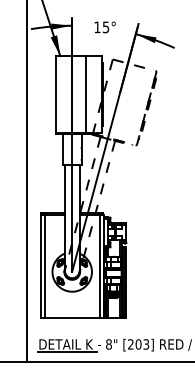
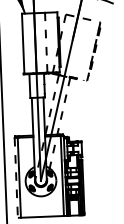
line: (86, 94) -> (46, 42), solid -> dashed
line: (40, 267) -> (16, 178), solid -> dashed

